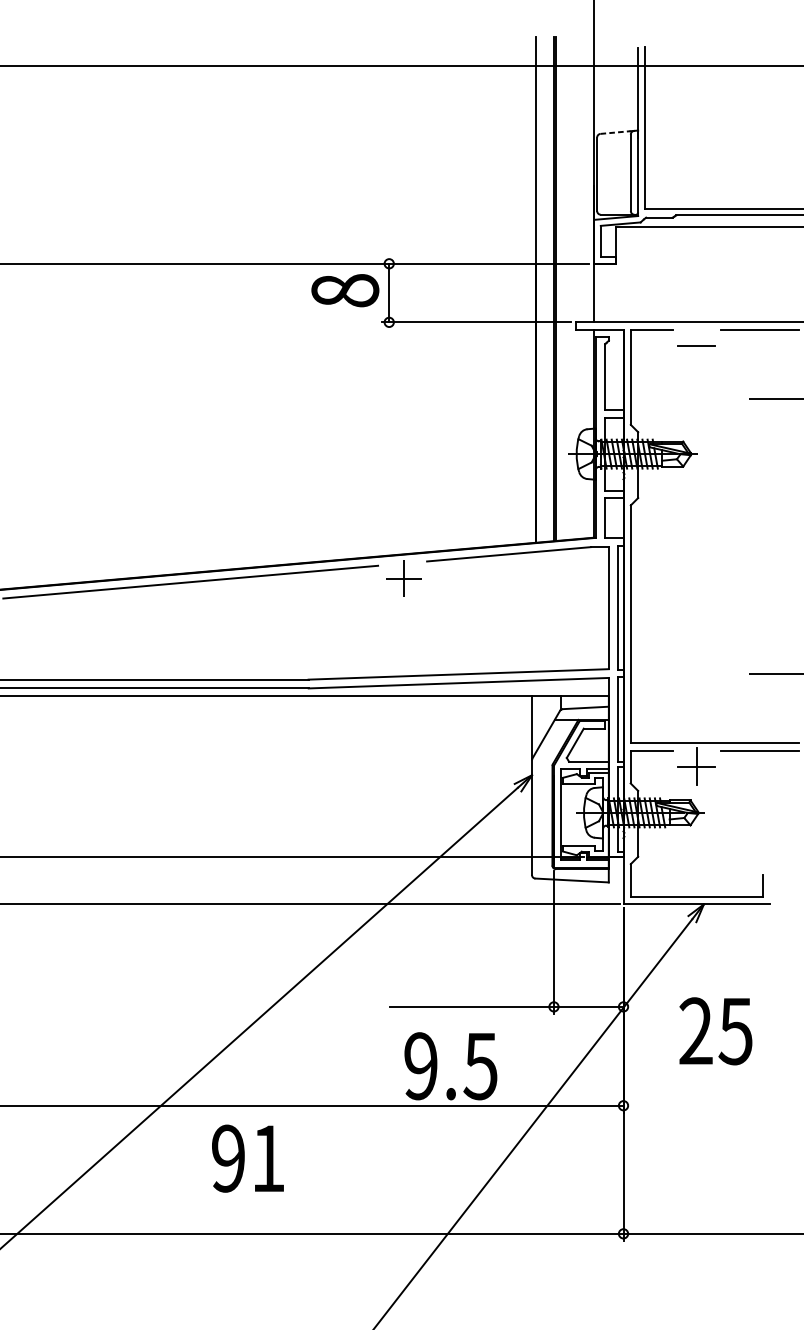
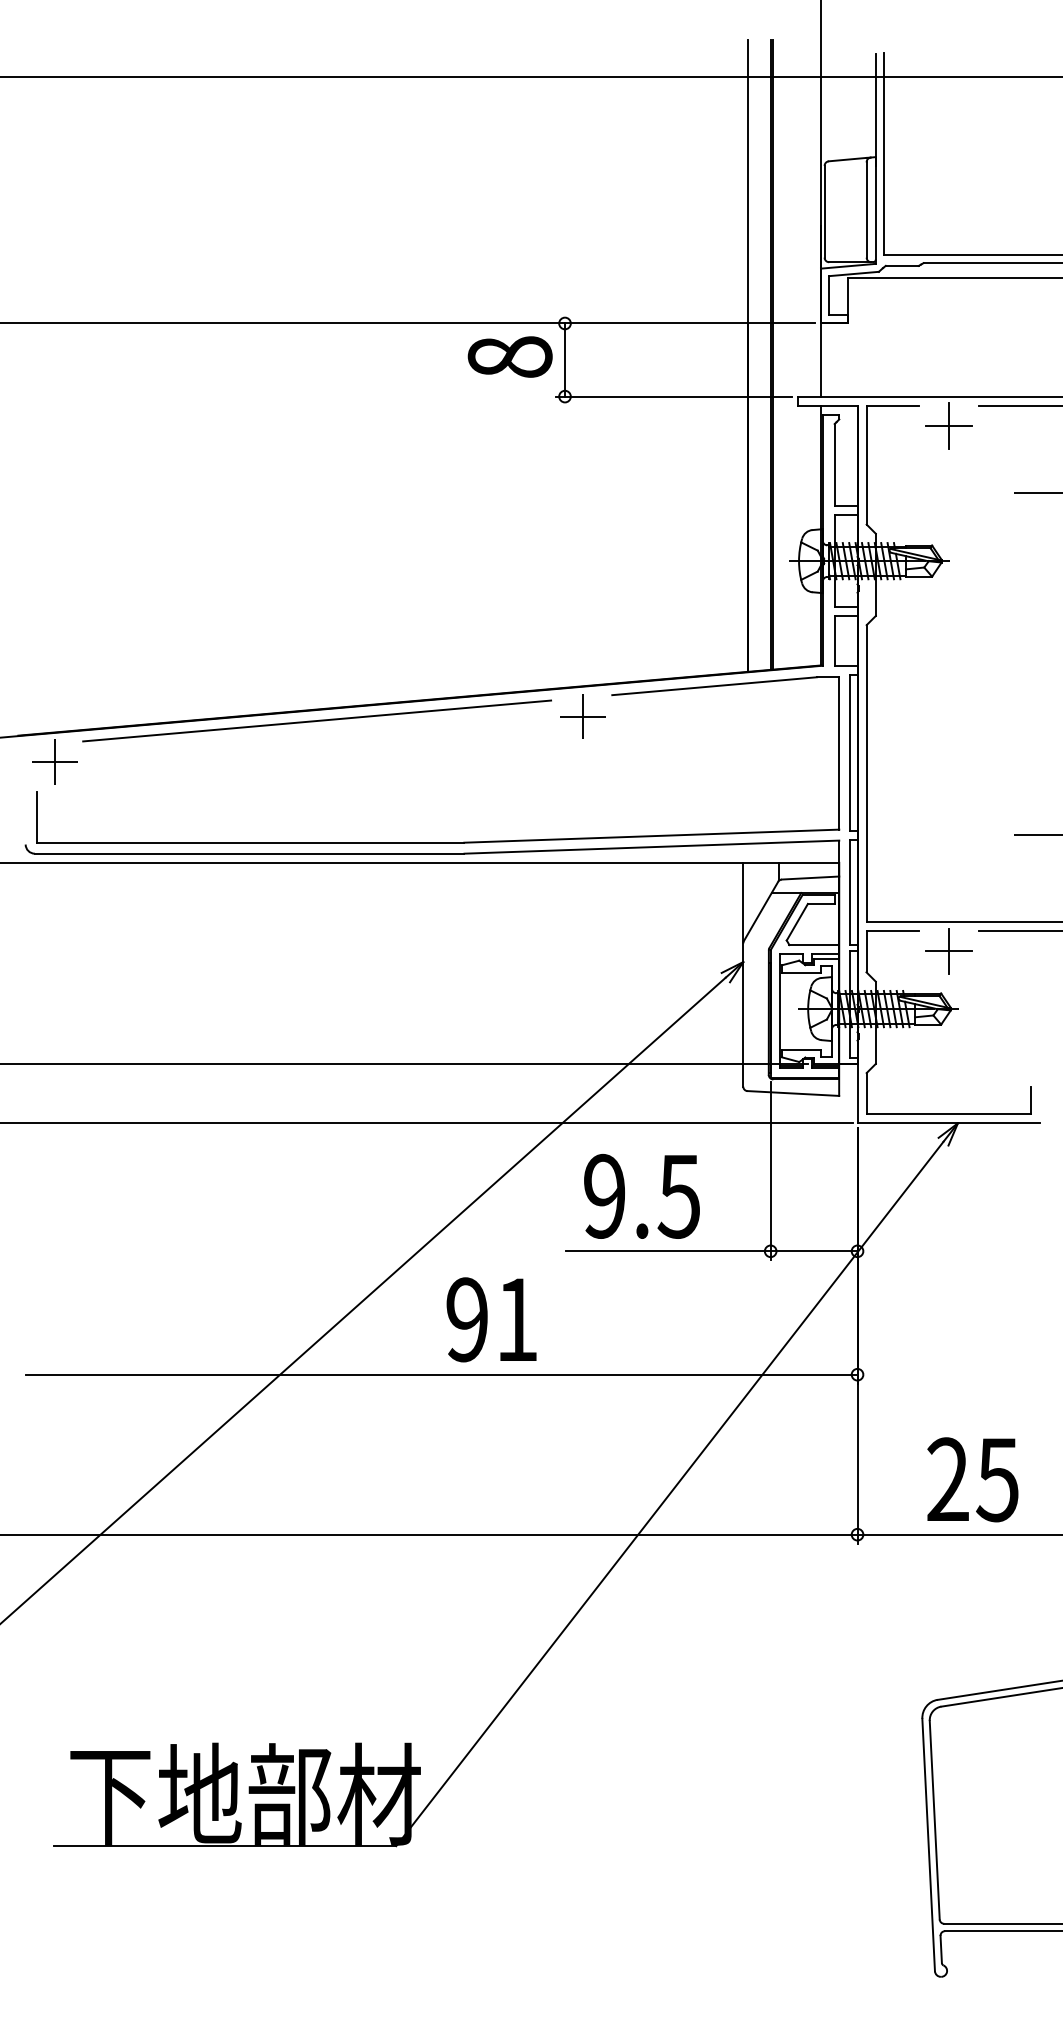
line: (615, 132) -> (847, 159), dashed -> solid
line: (696, 345) -> (948, 425), added
text: (715, 1031) -> (972, 1479), moved
text: (450, 1066) -> (641, 1196), moved
text: (247, 1158) -> (491, 1319), moved

